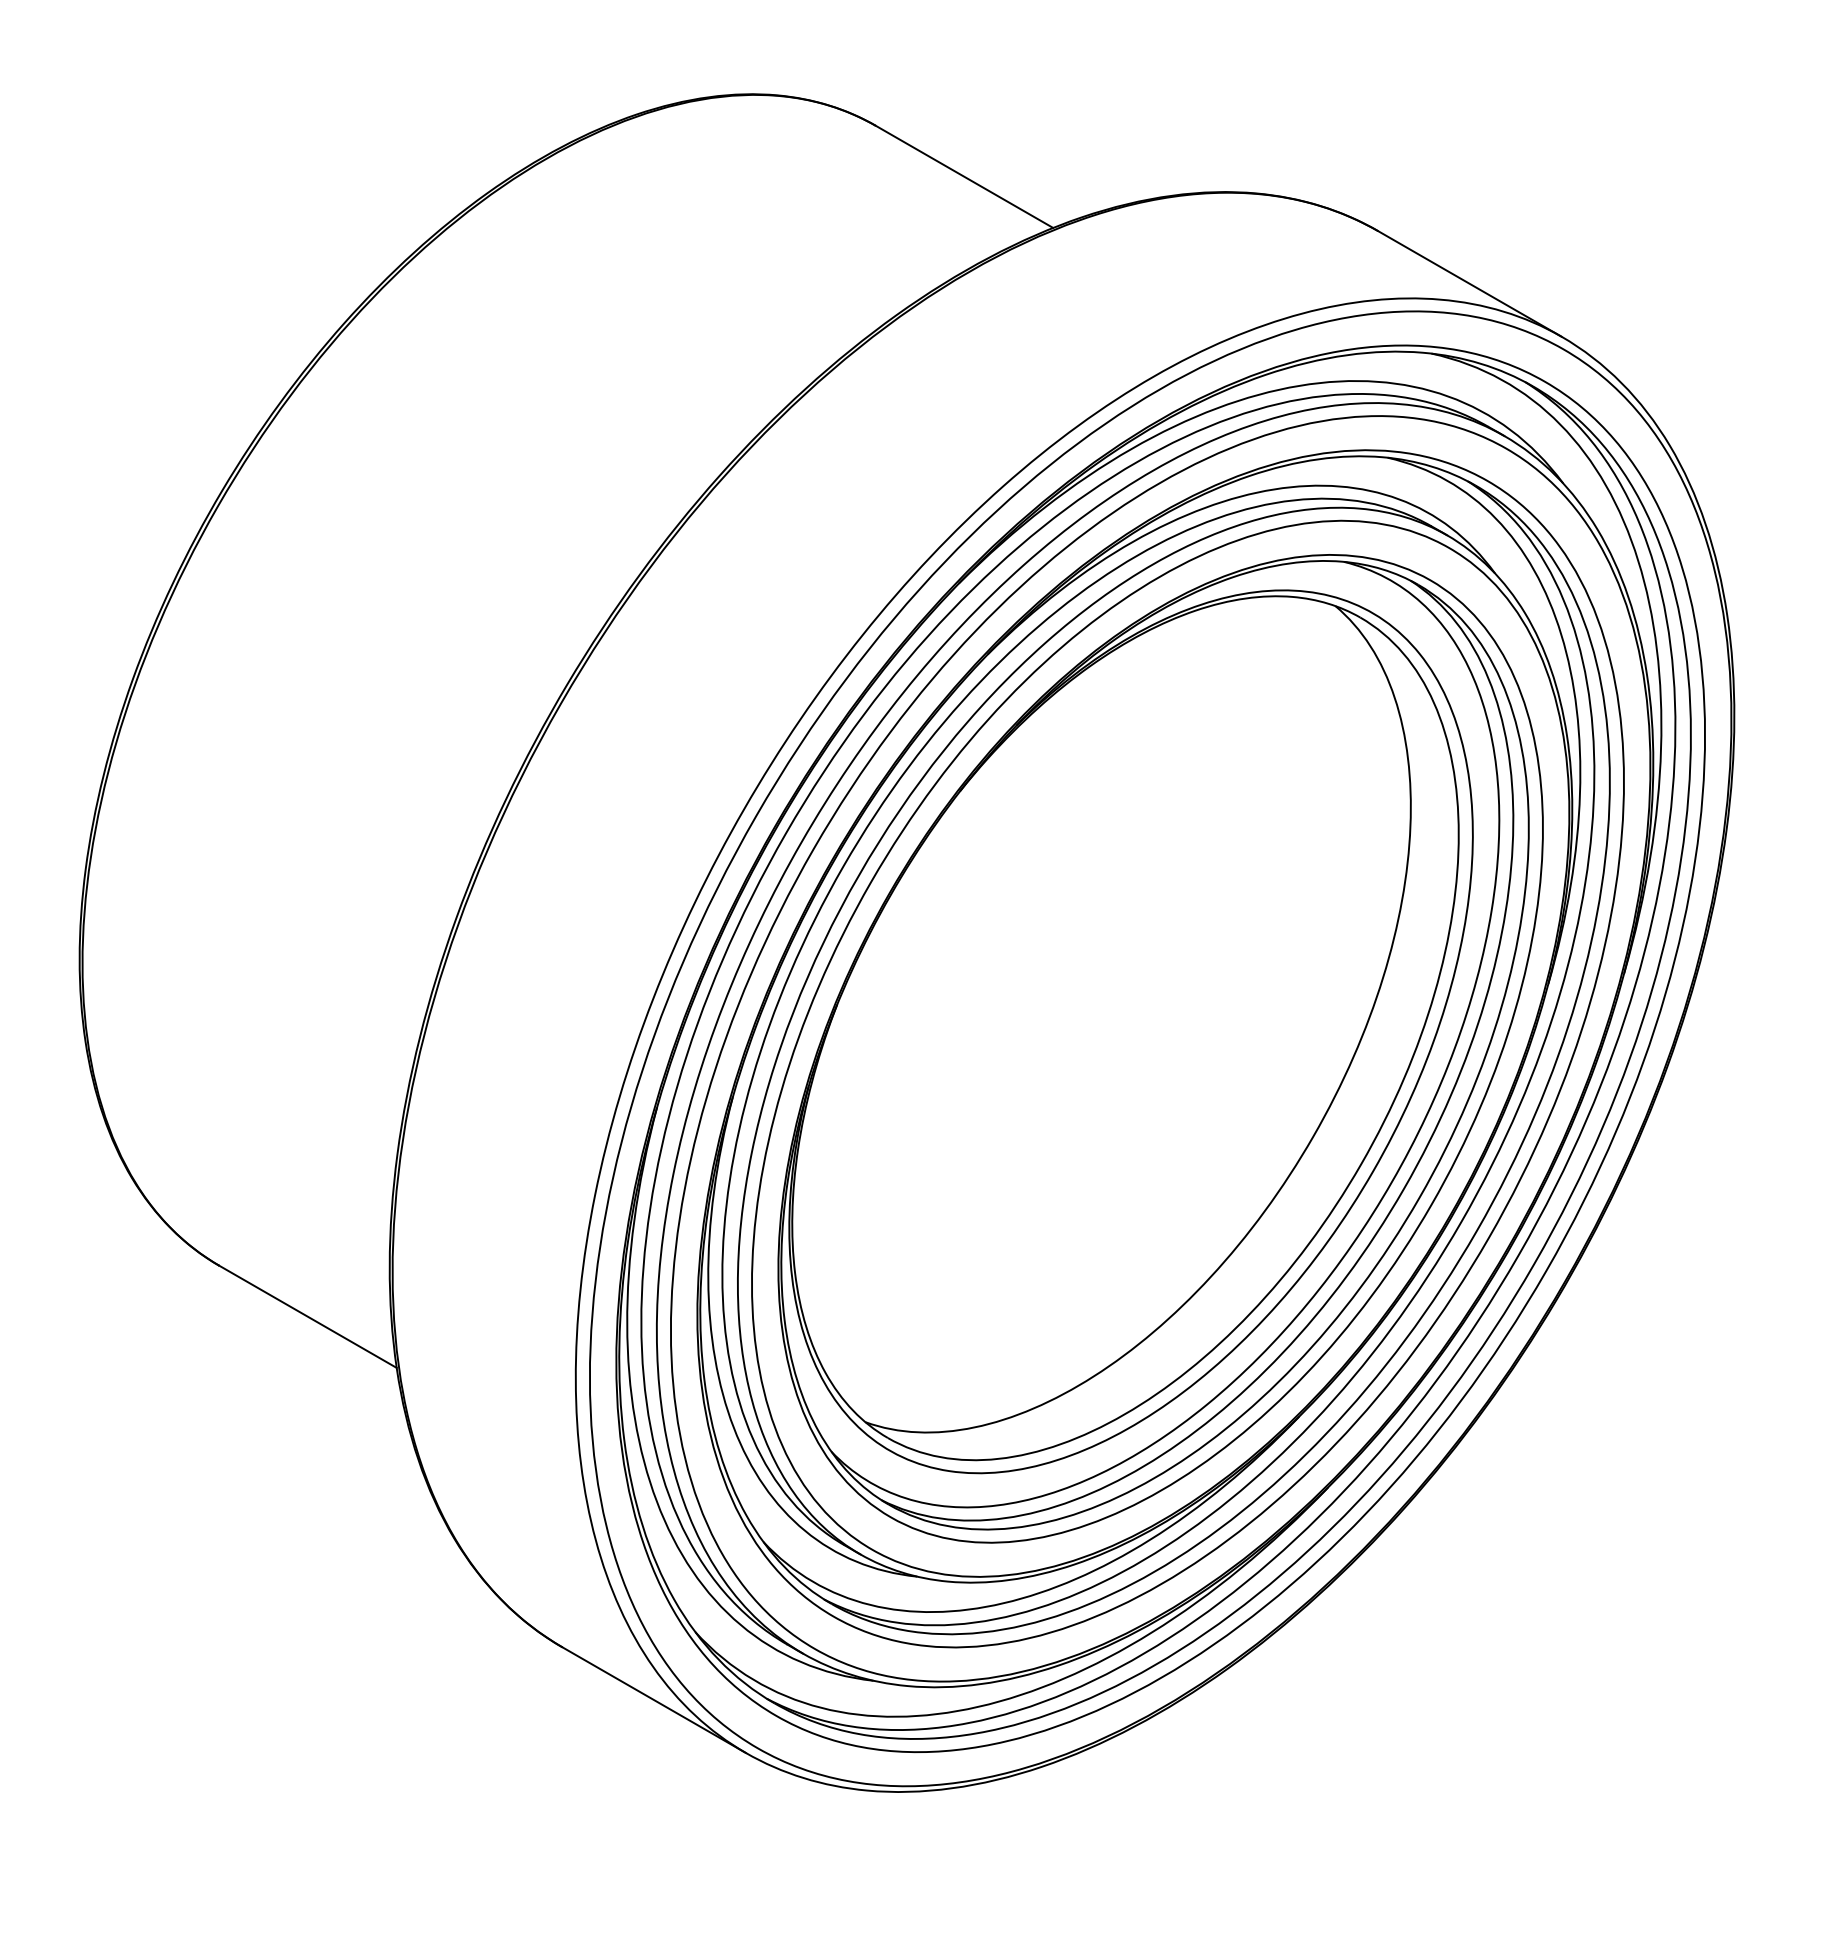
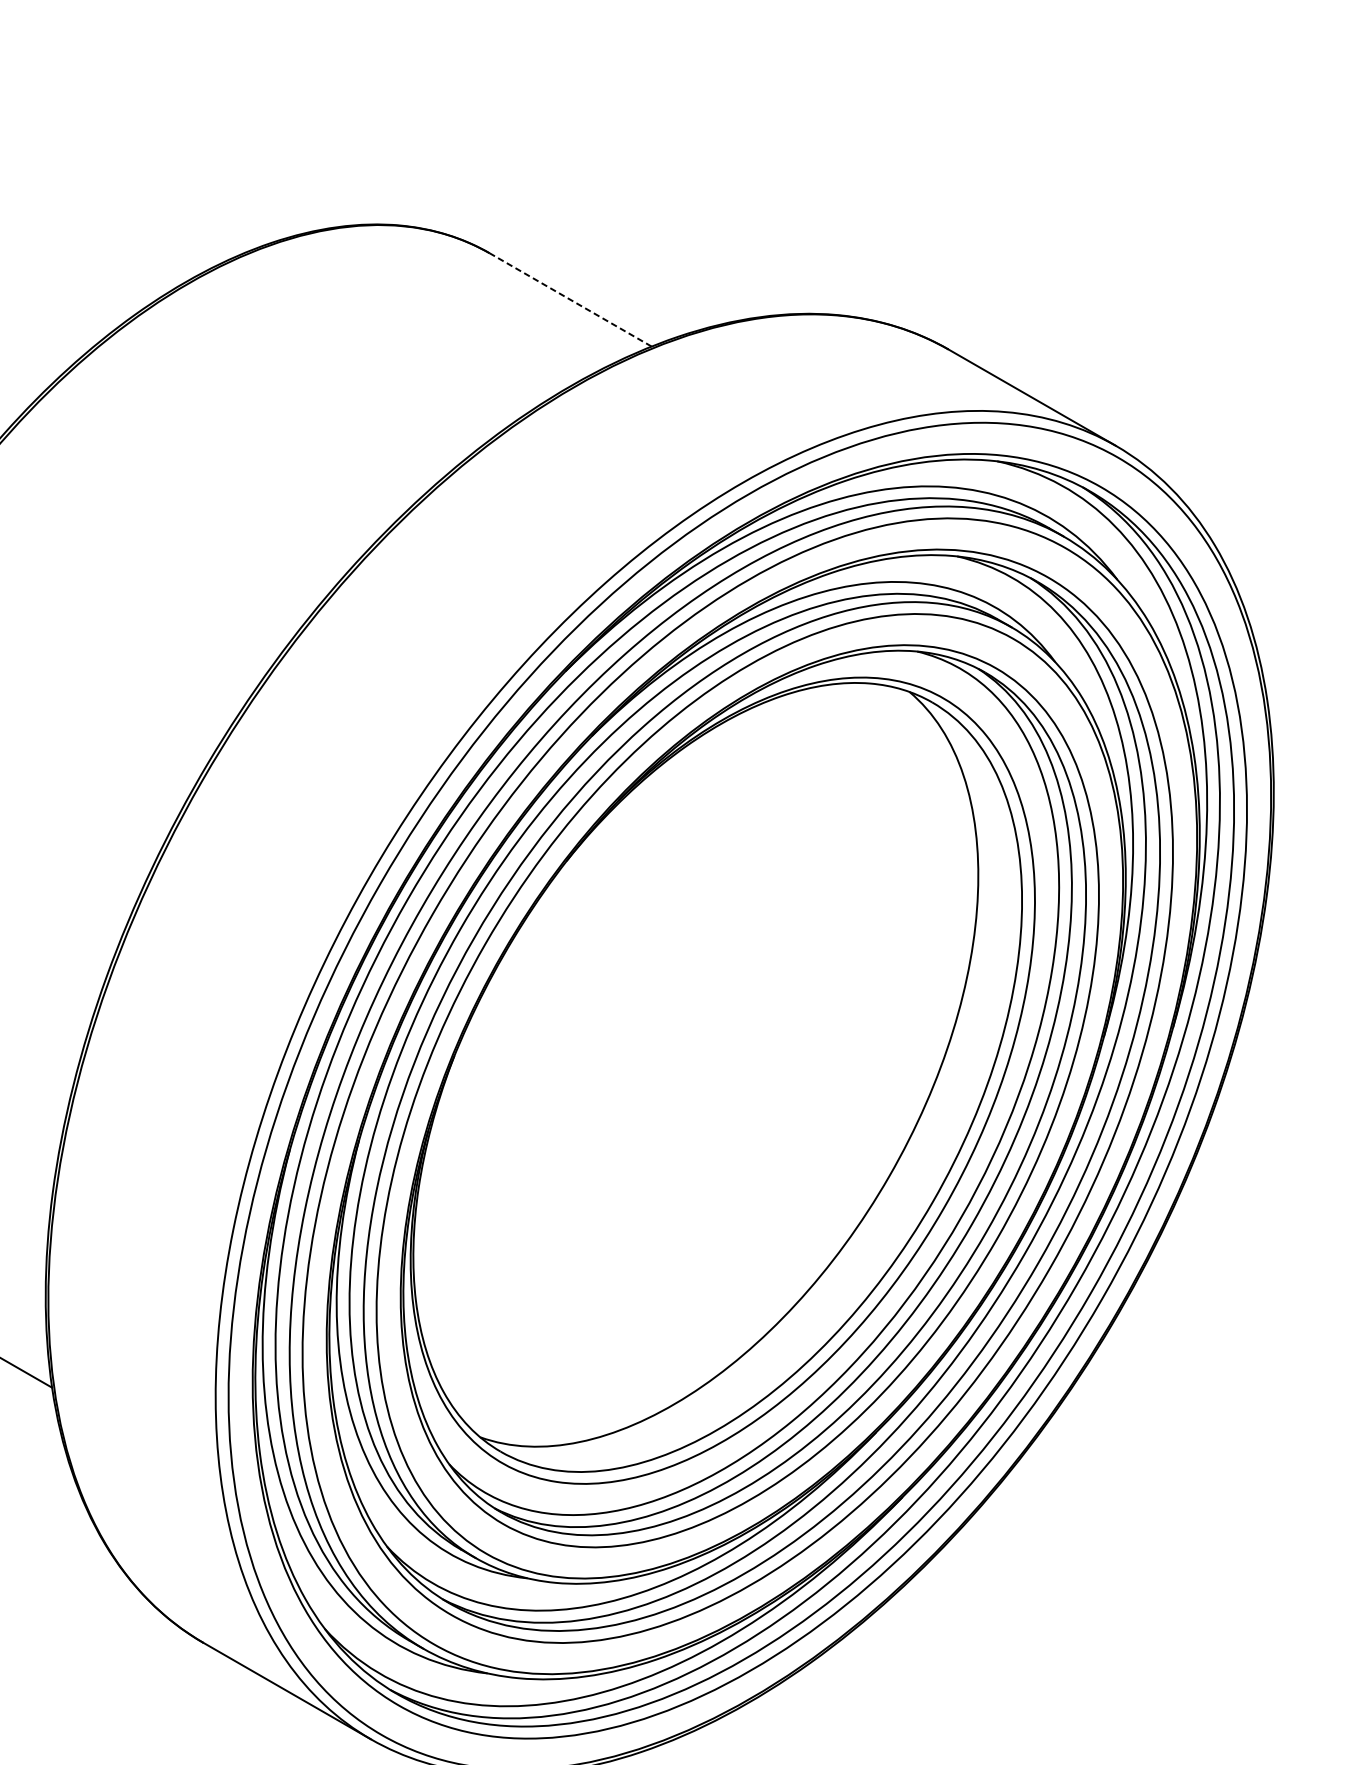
line: (964, 176) -> (570, 299), solid -> dashed

